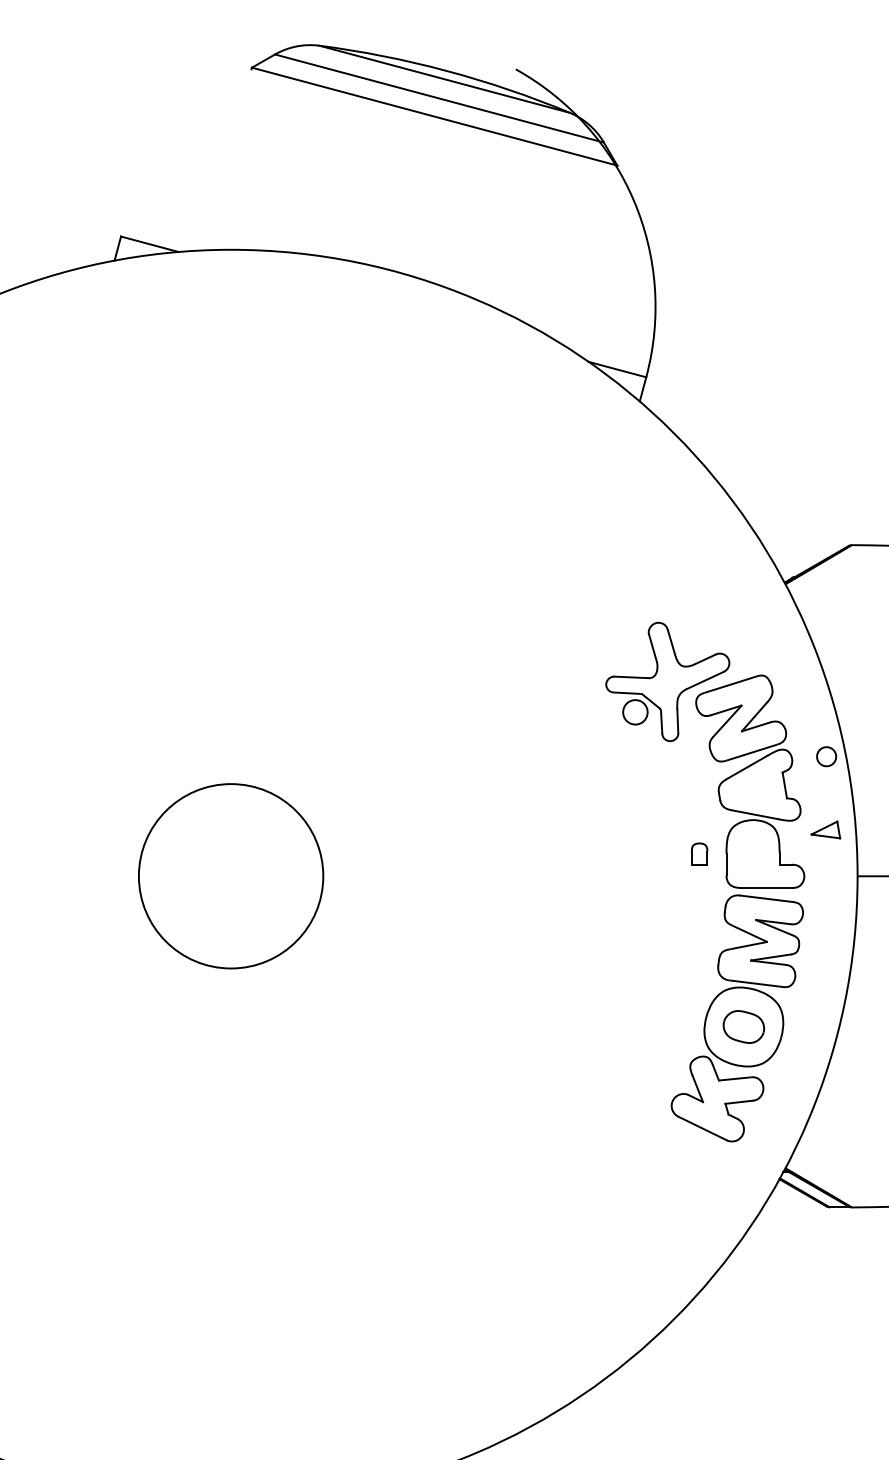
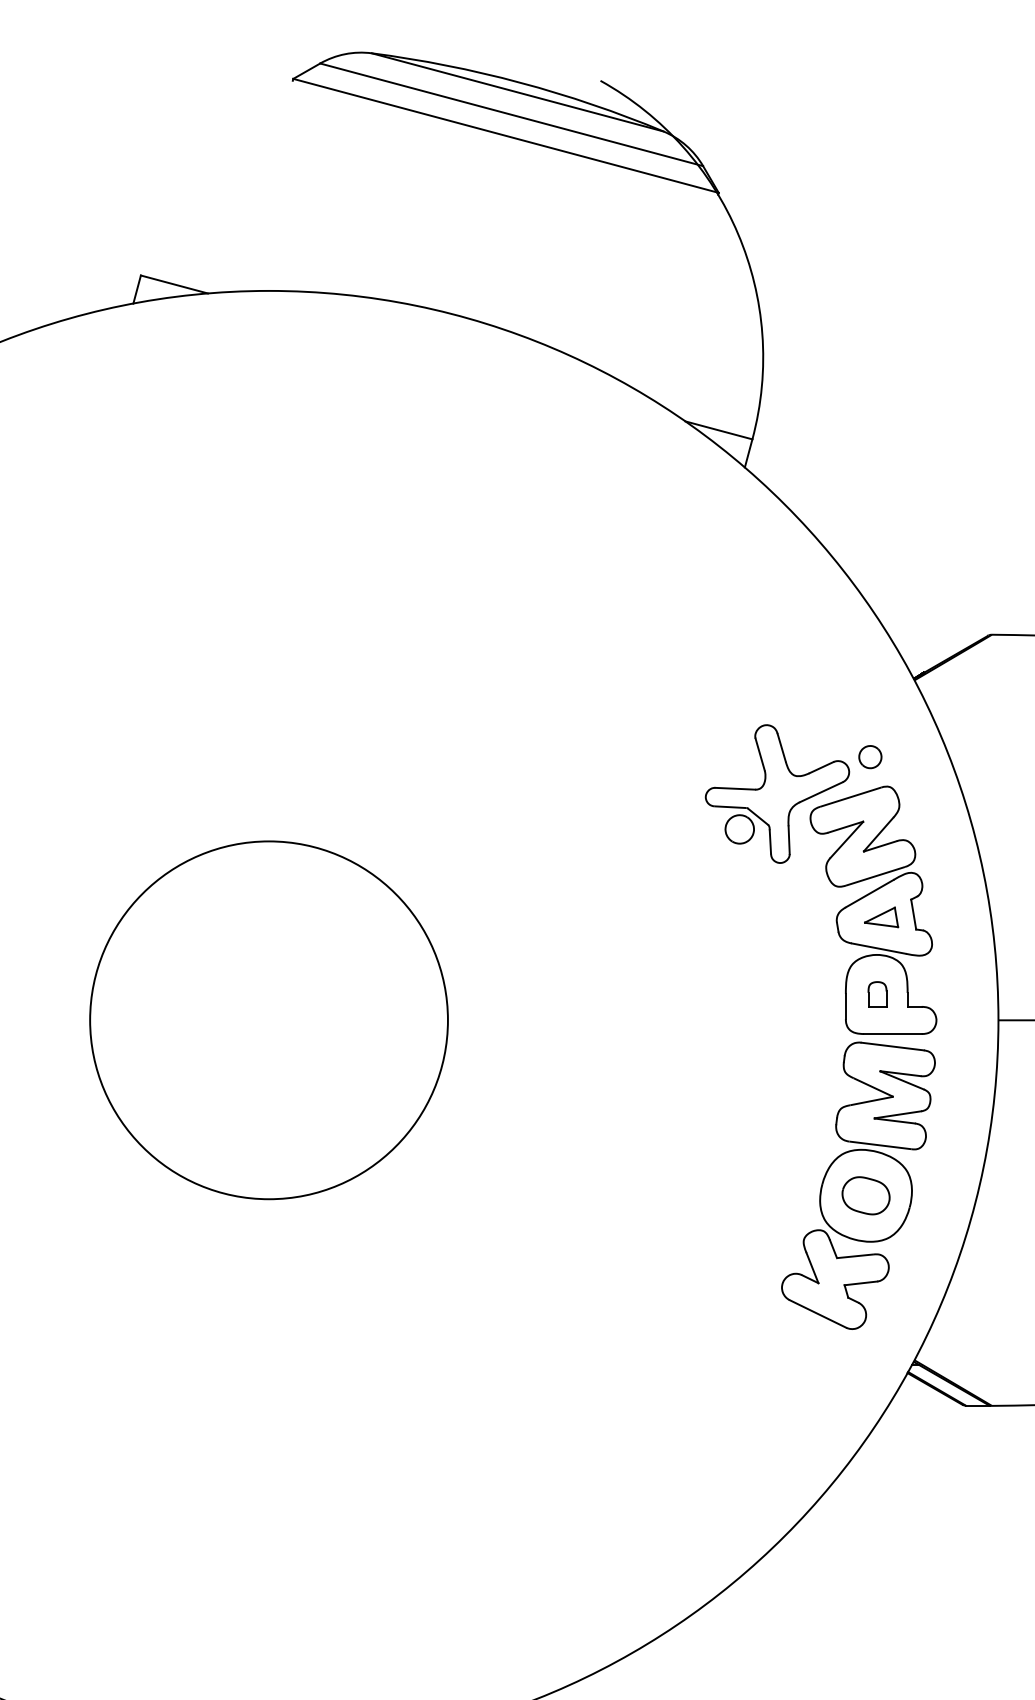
part: (826, 757) -> (870, 757), moved
part: (825, 830) -> (881, 917), moved
part: (699, 854) -> (877, 994), moved
circle: (230, 876) -> (268, 1020), size x1.67

